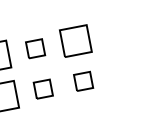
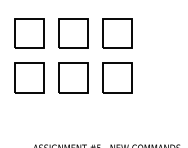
part: (35, 48) -> (73, 33), size x1.67
part: (83, 81) -> (117, 77), size x1.67
part: (43, 88) -> (73, 77), size x1.67

